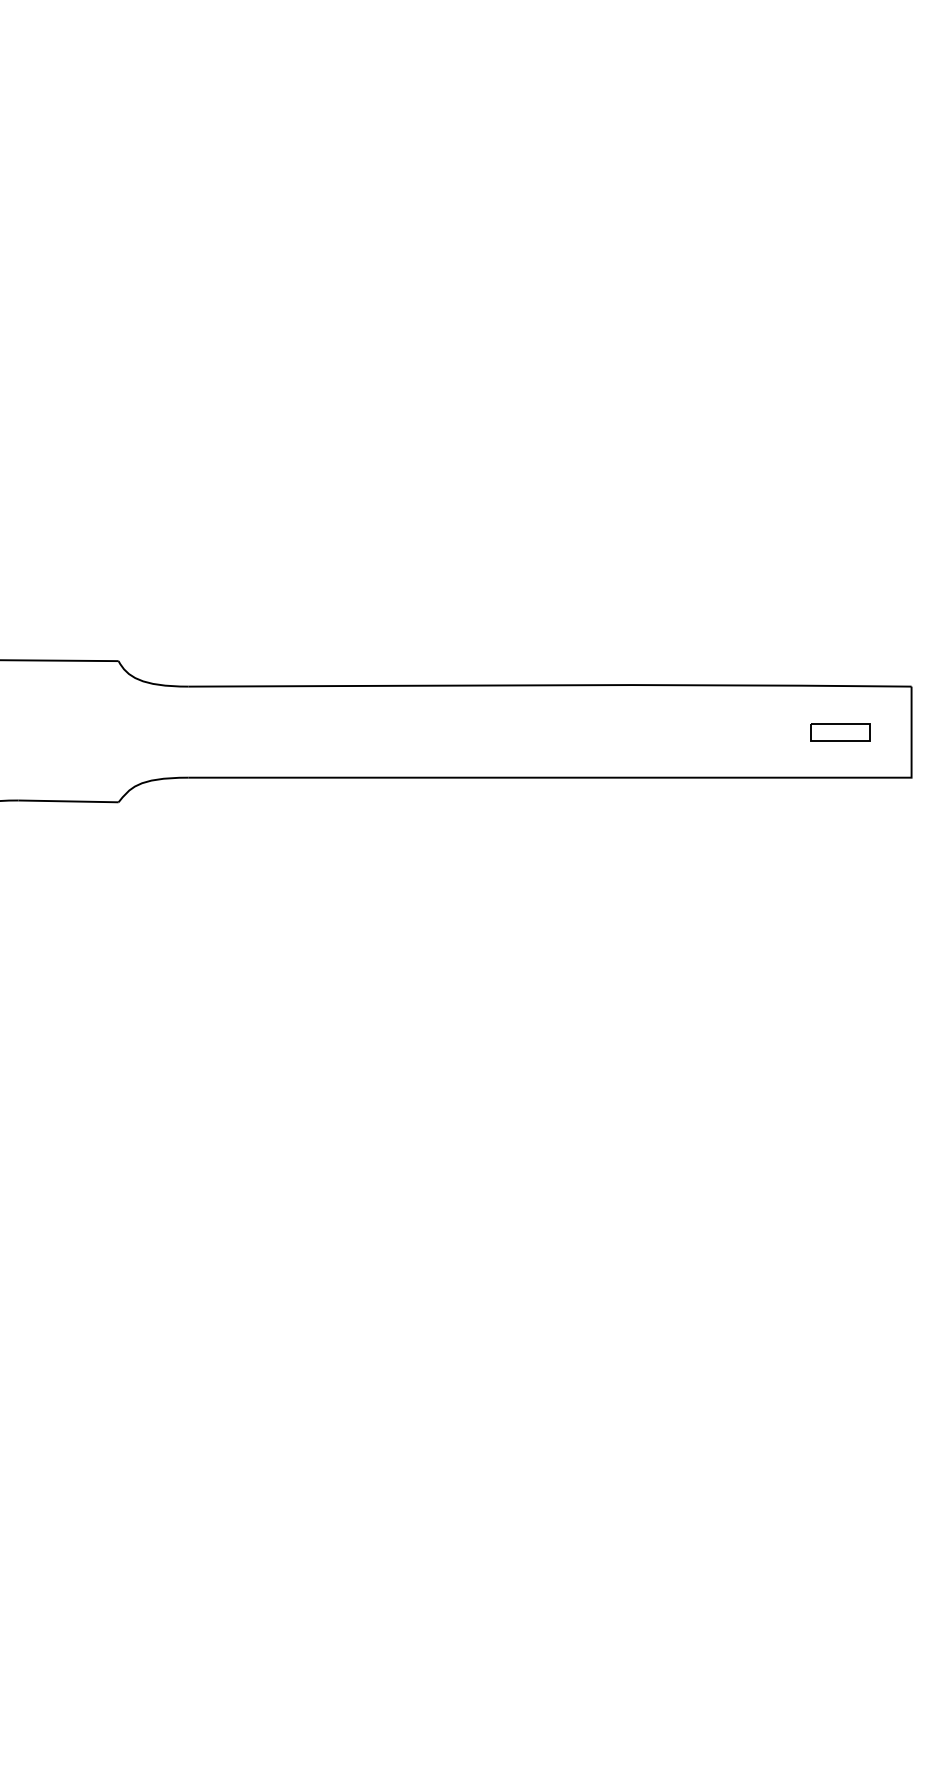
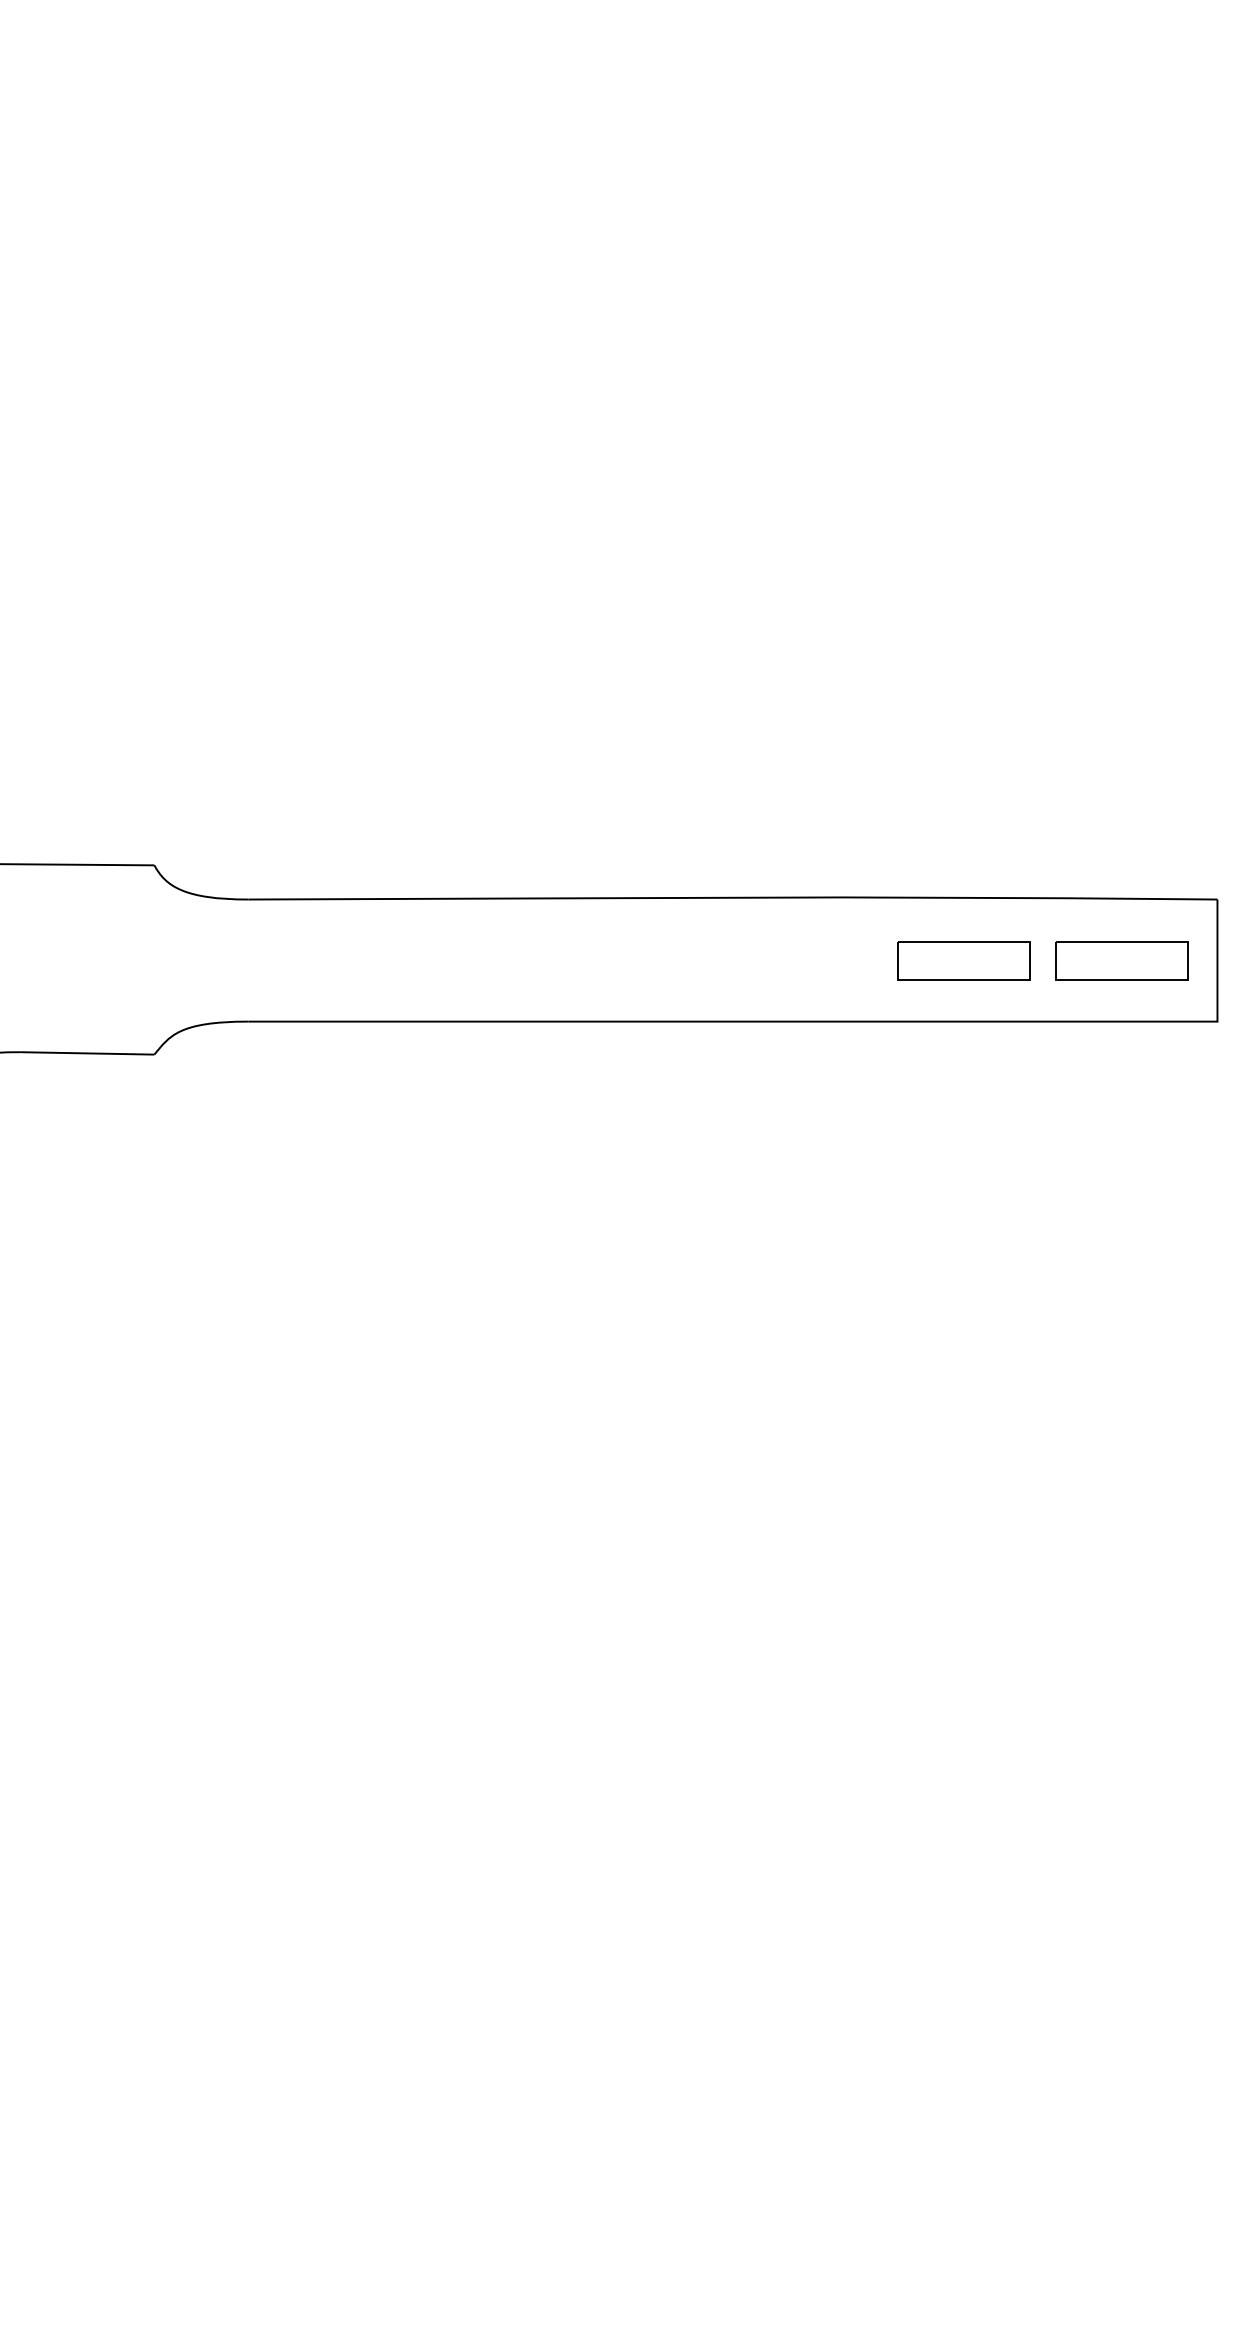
part: (722, 732) -> (963, 961), added
part: (839, 732) -> (1120, 961), size x1.67

